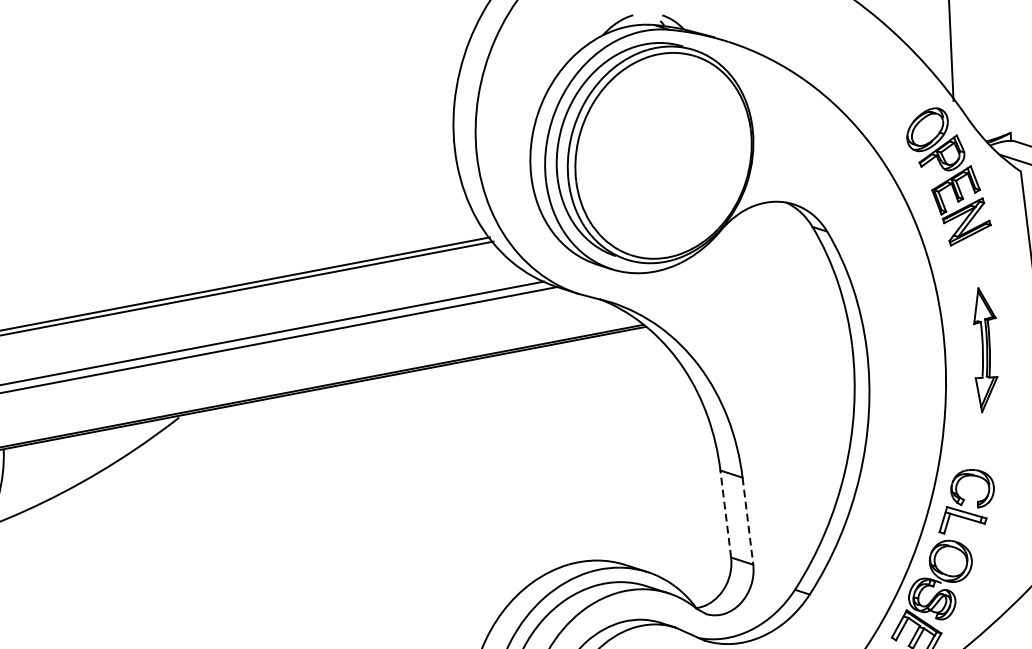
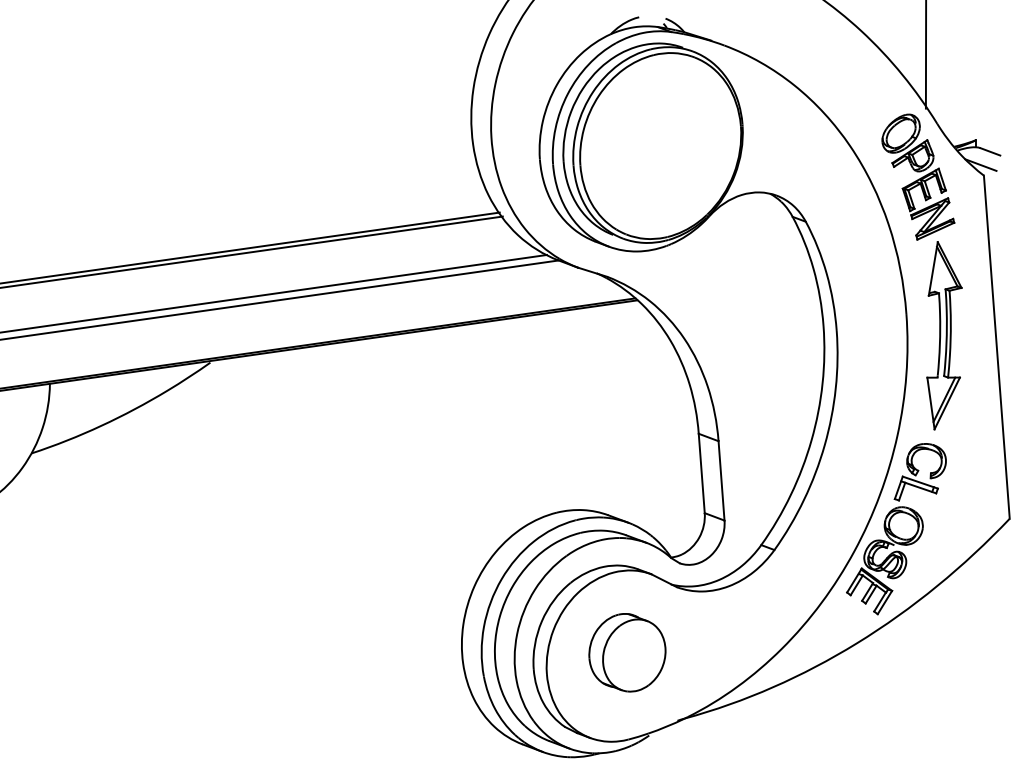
part: (985, 349) -> (944, 335), size x1.67
line: (725, 514) -> (701, 473), dashed -> solid
line: (747, 520) -> (721, 480), dashed -> solid

